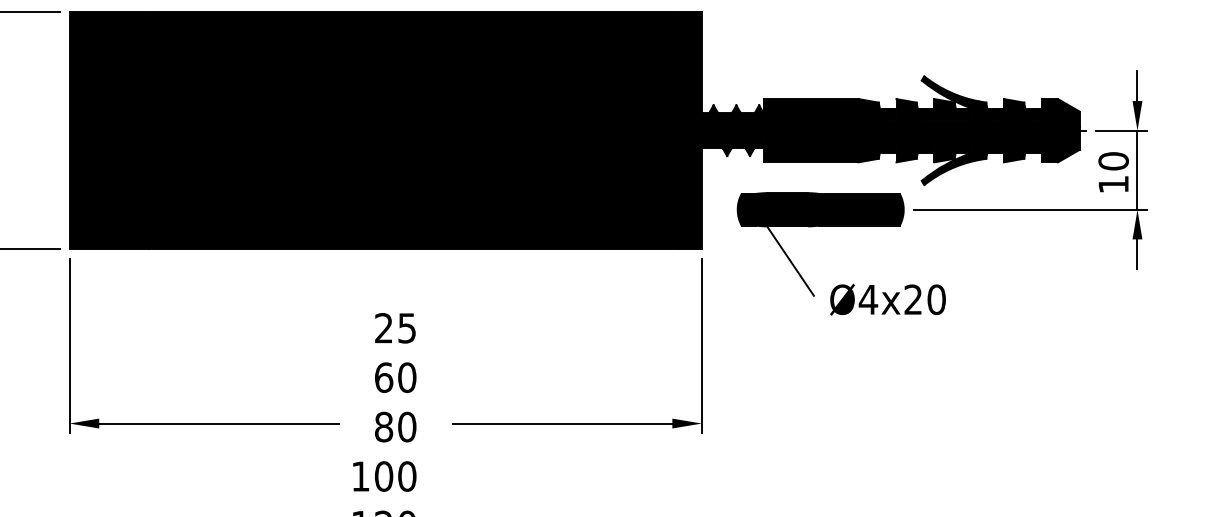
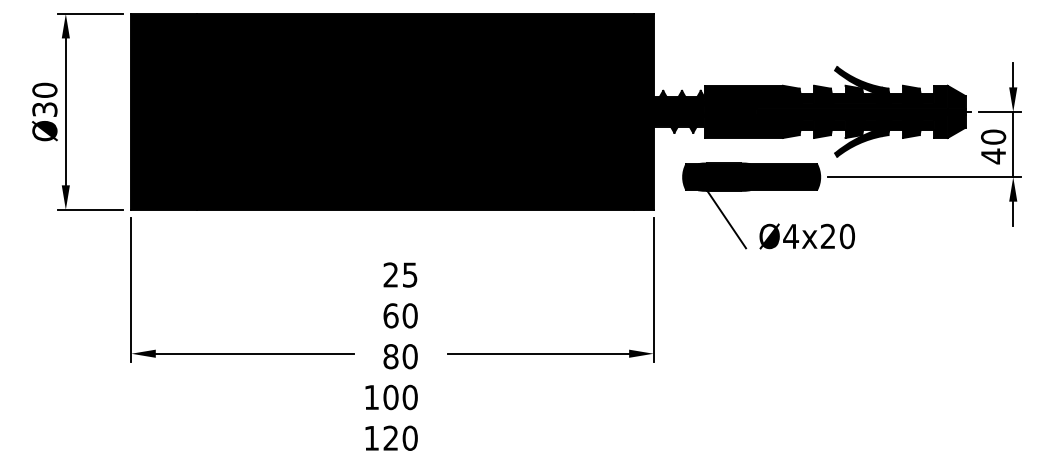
text: (1113, 184) -> (993, 156), 10 -> 40
text: (887, 299) -> (806, 236), moved

